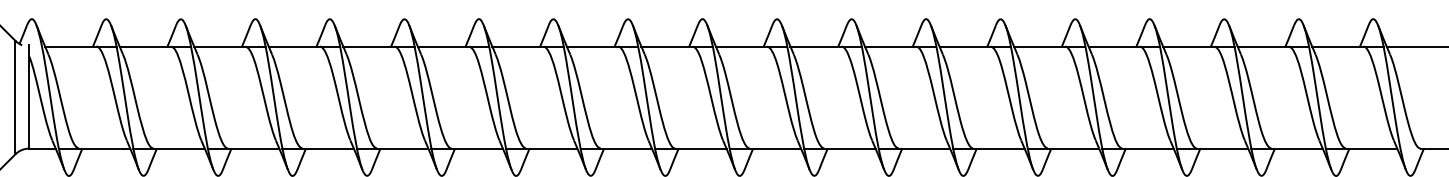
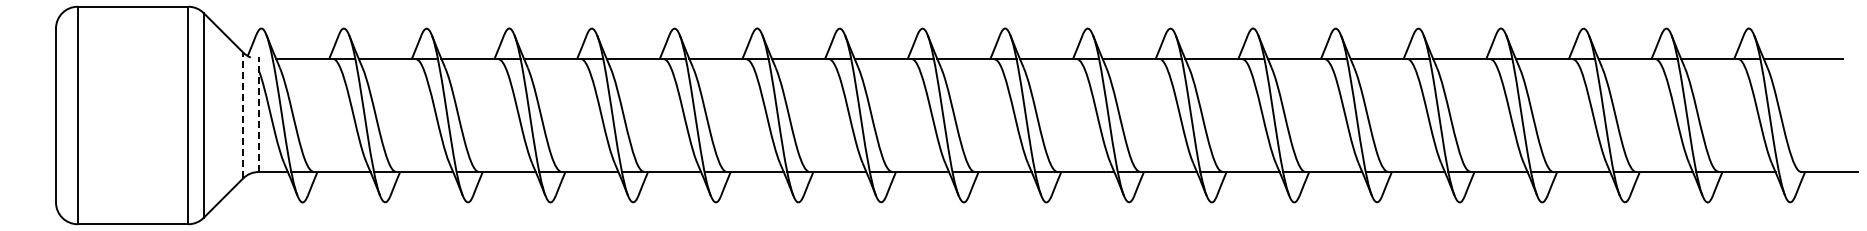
line: (29, 96) -> (258, 114), solid -> dashed
line: (15, 97) -> (243, 115), solid -> dashed

